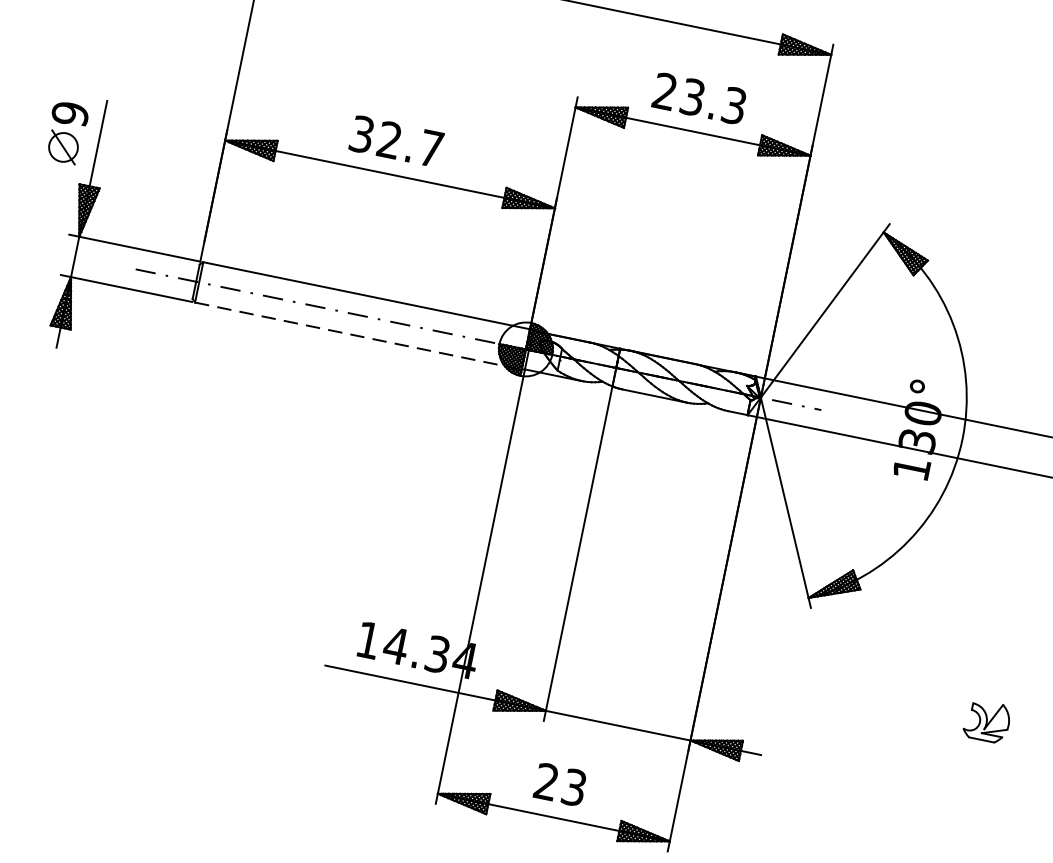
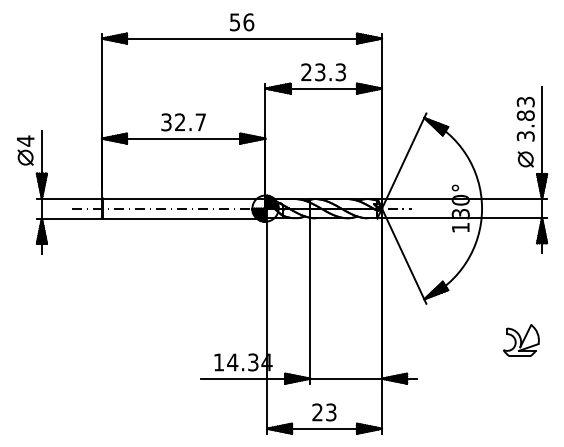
text: (70, 112) -> (25, 140), 9 -> 4
line: (358, 335) -> (184, 218), dashed -> solid
part: (987, 721) -> (521, 340), size x1.67

